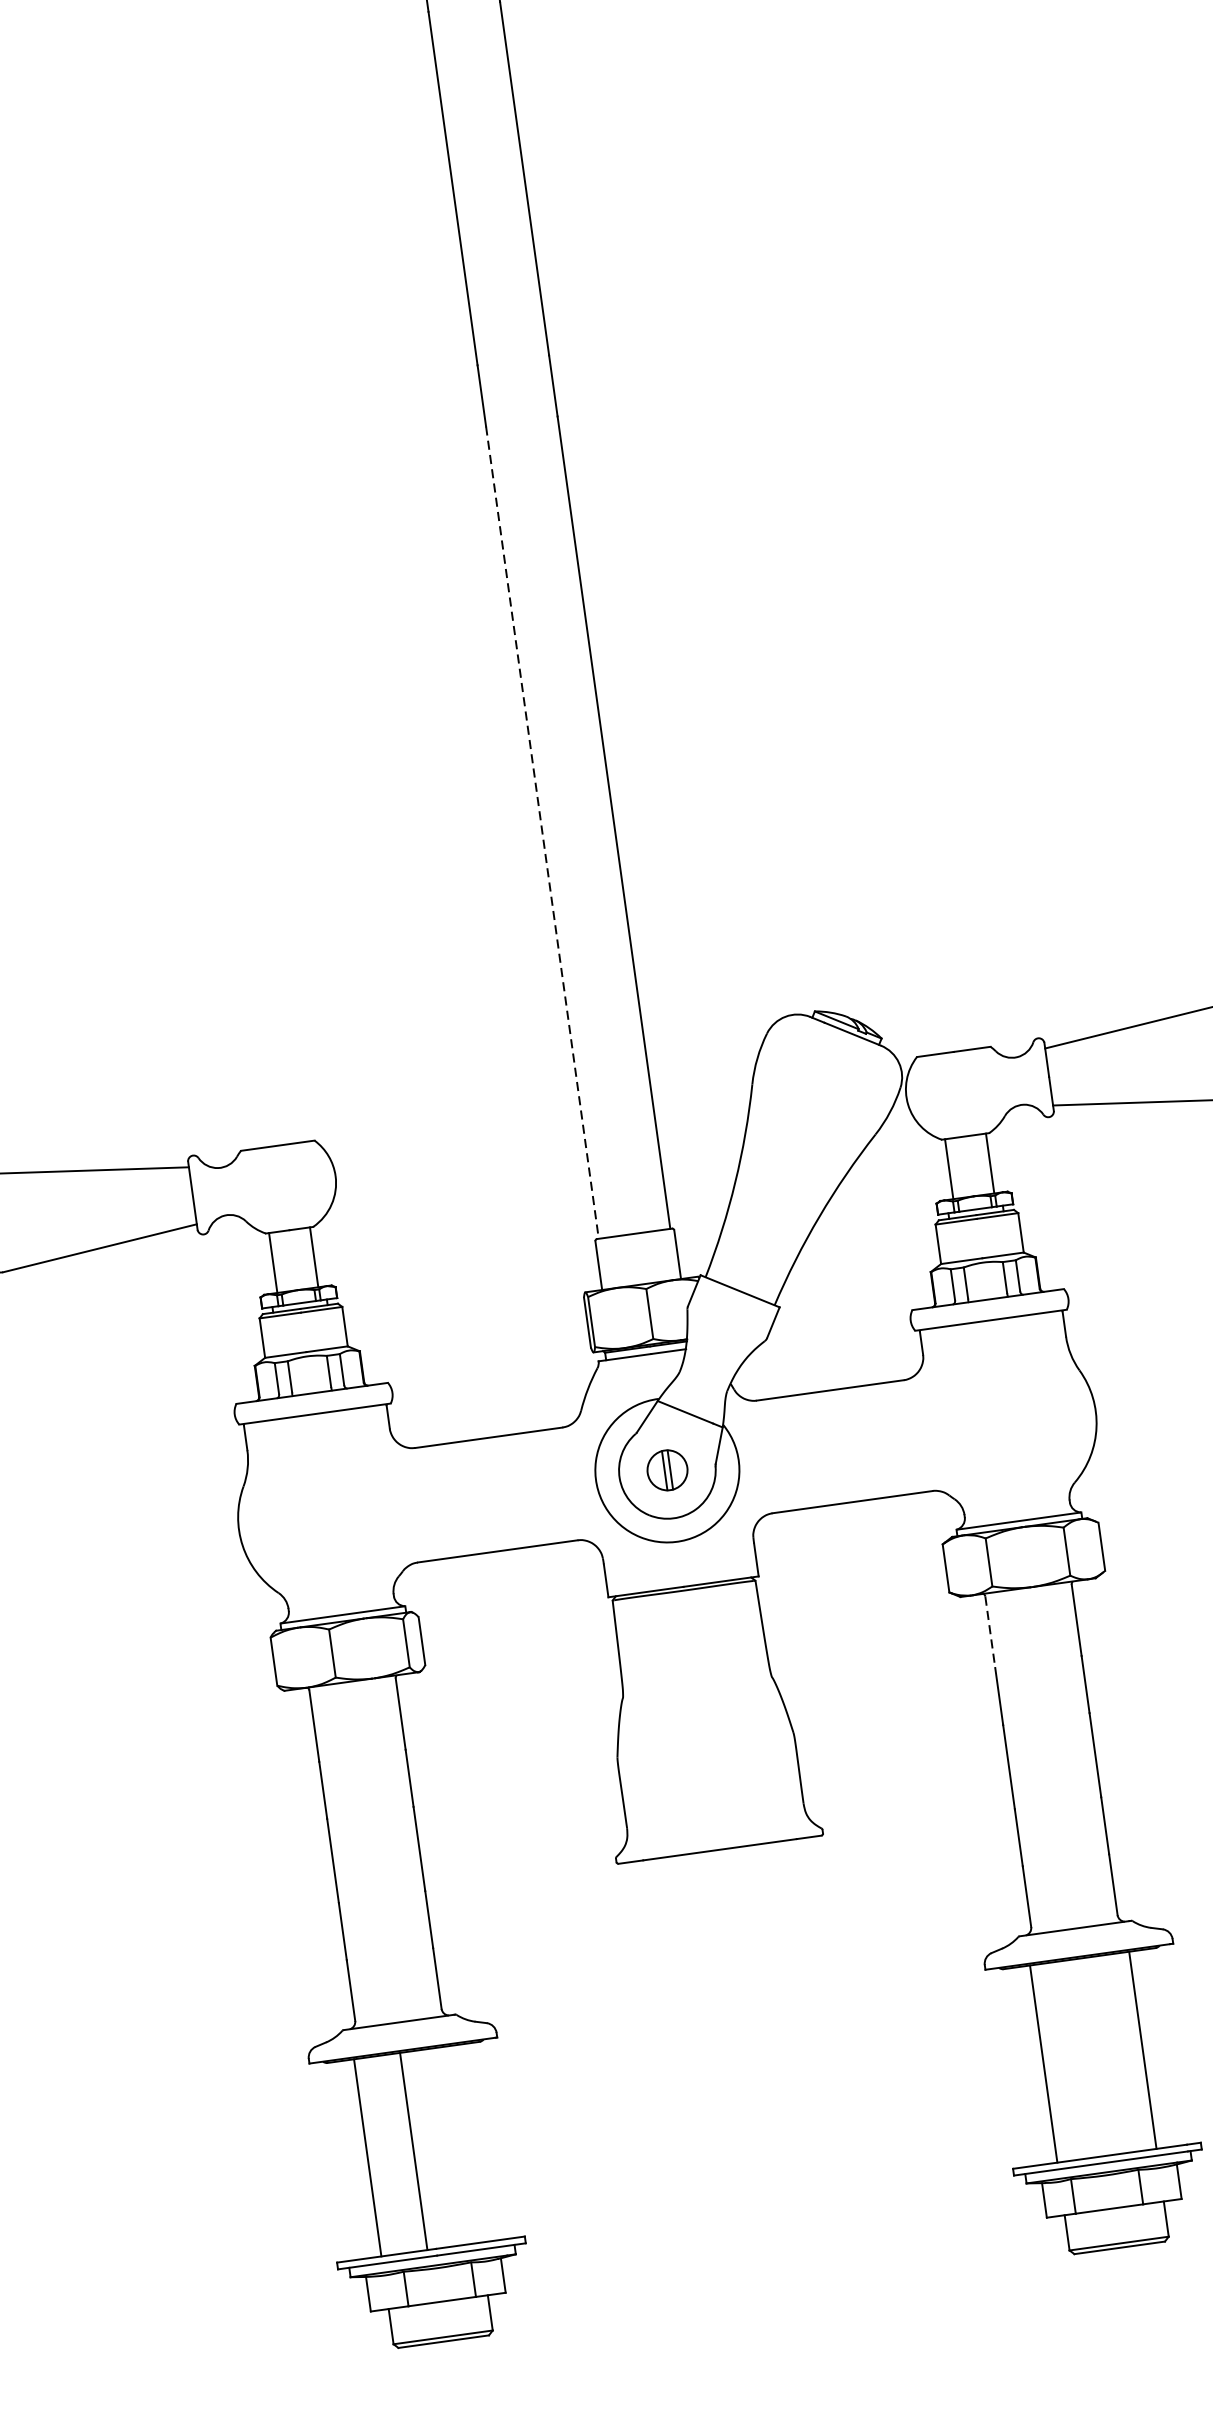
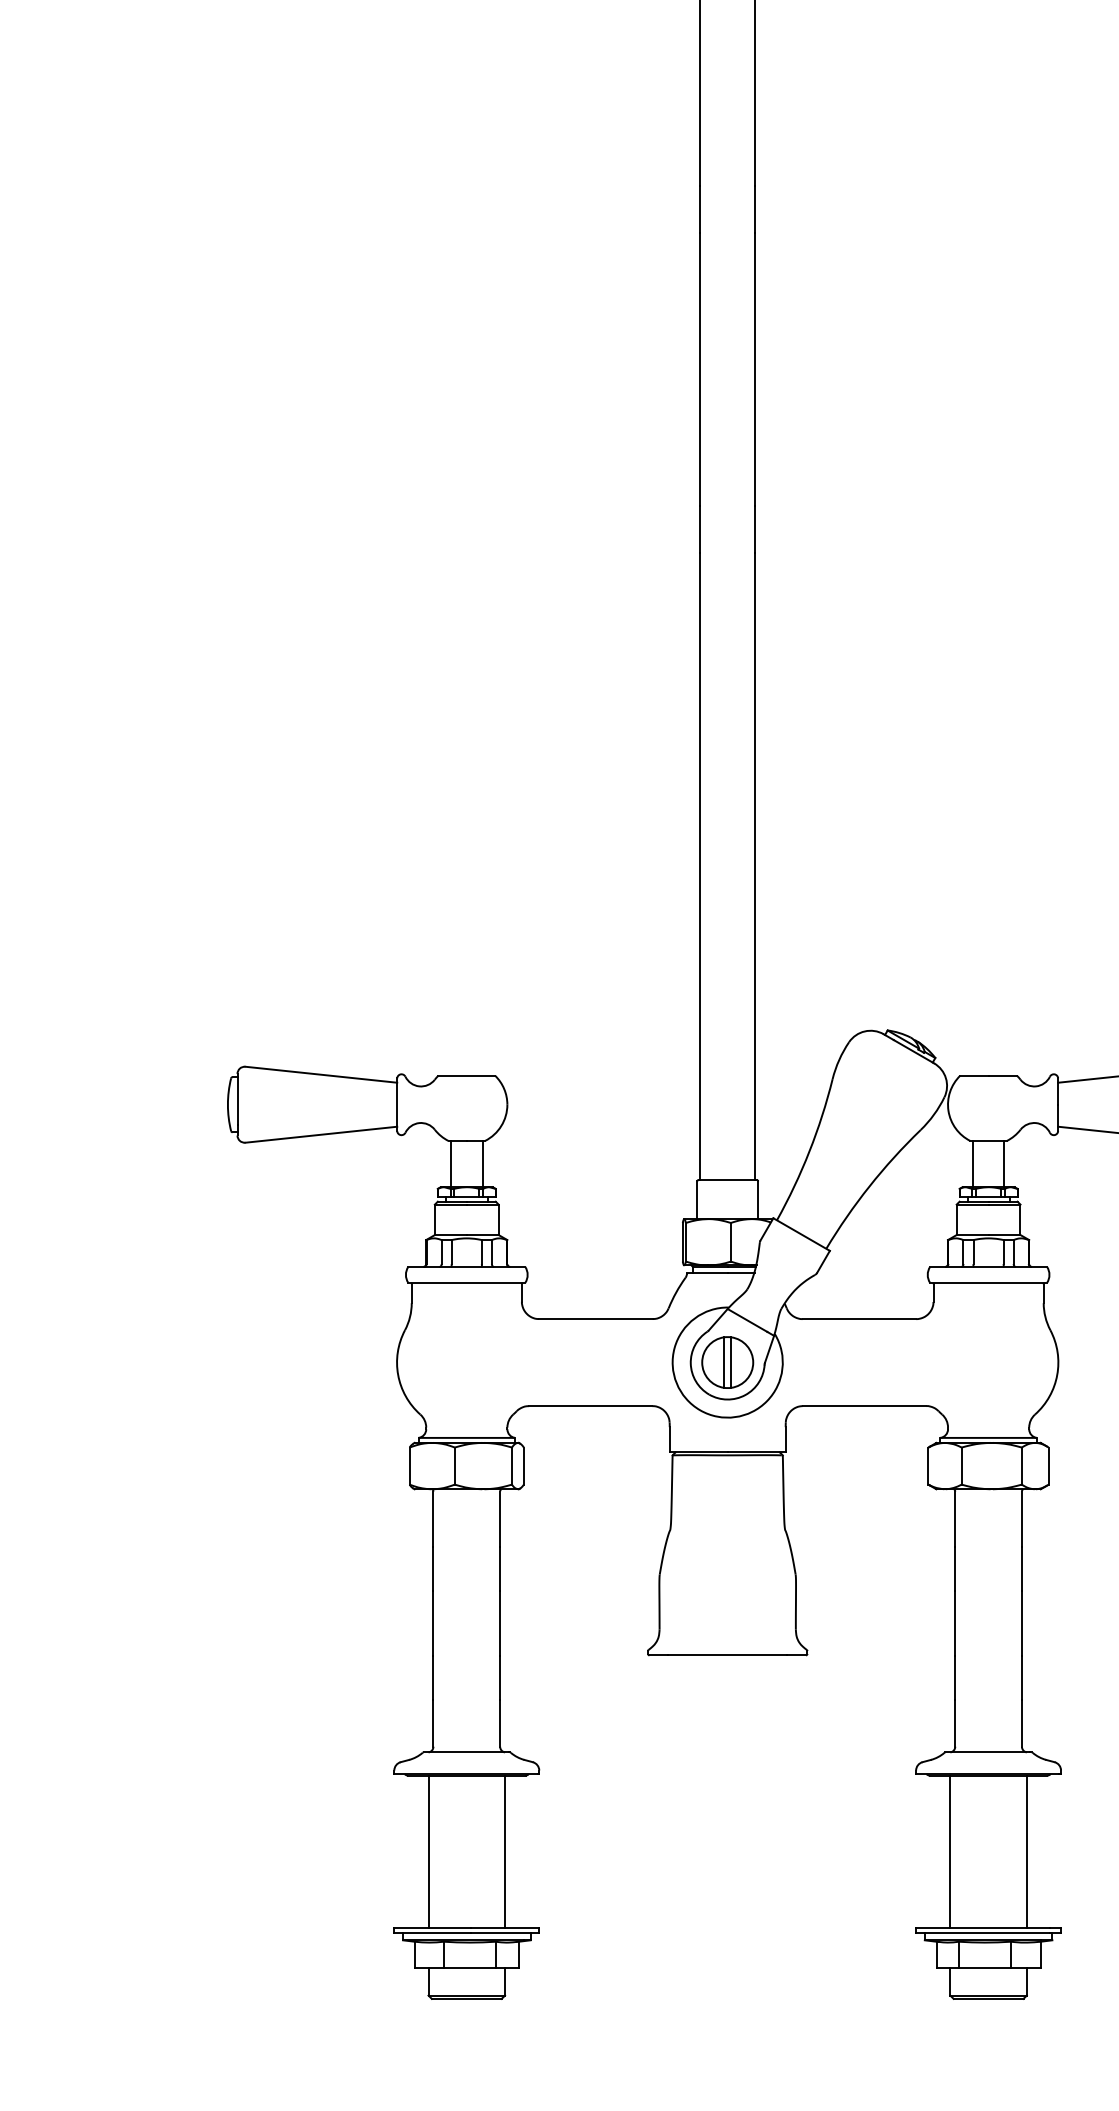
line: (542, 832) -> (700, 866), dashed -> solid
part: (667, 1470) -> (727, 1362), size x1.67
line: (990, 1632) -> (955, 1519), dashed -> solid
line: (414, 2151) -> (505, 1851), moved

